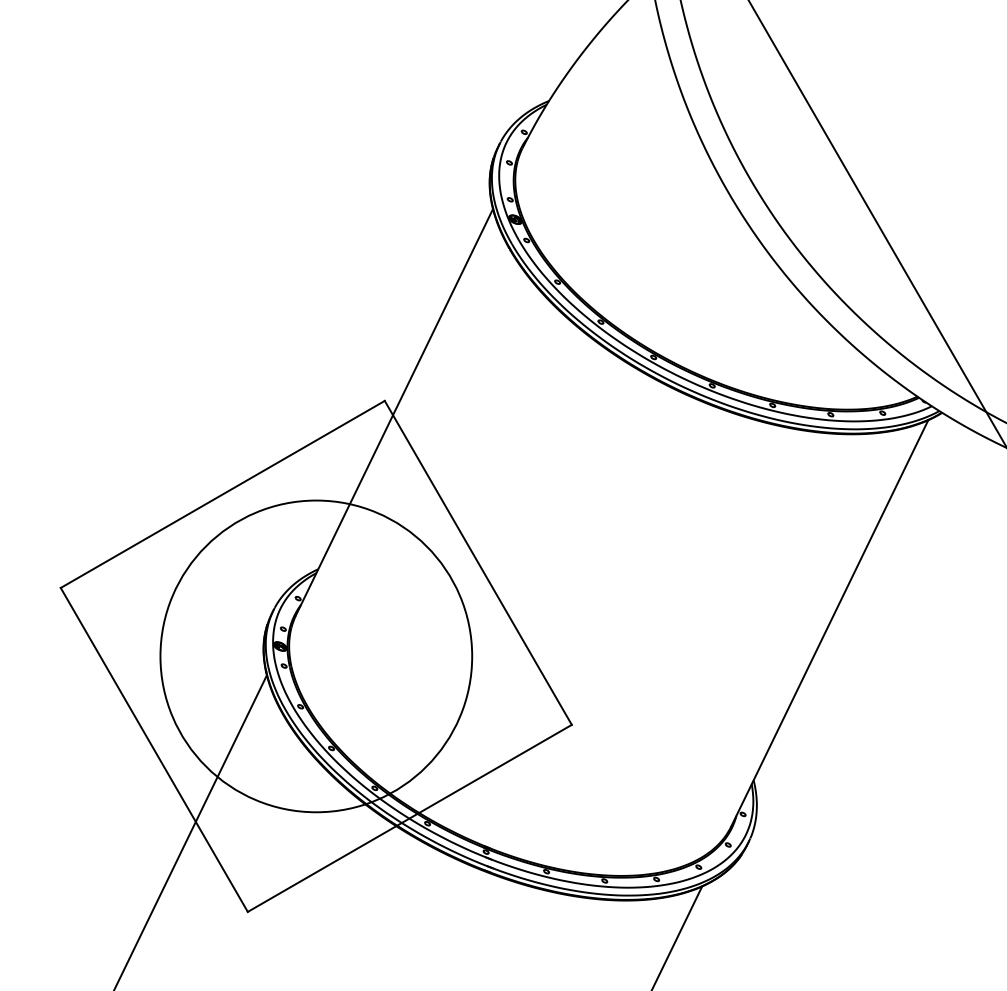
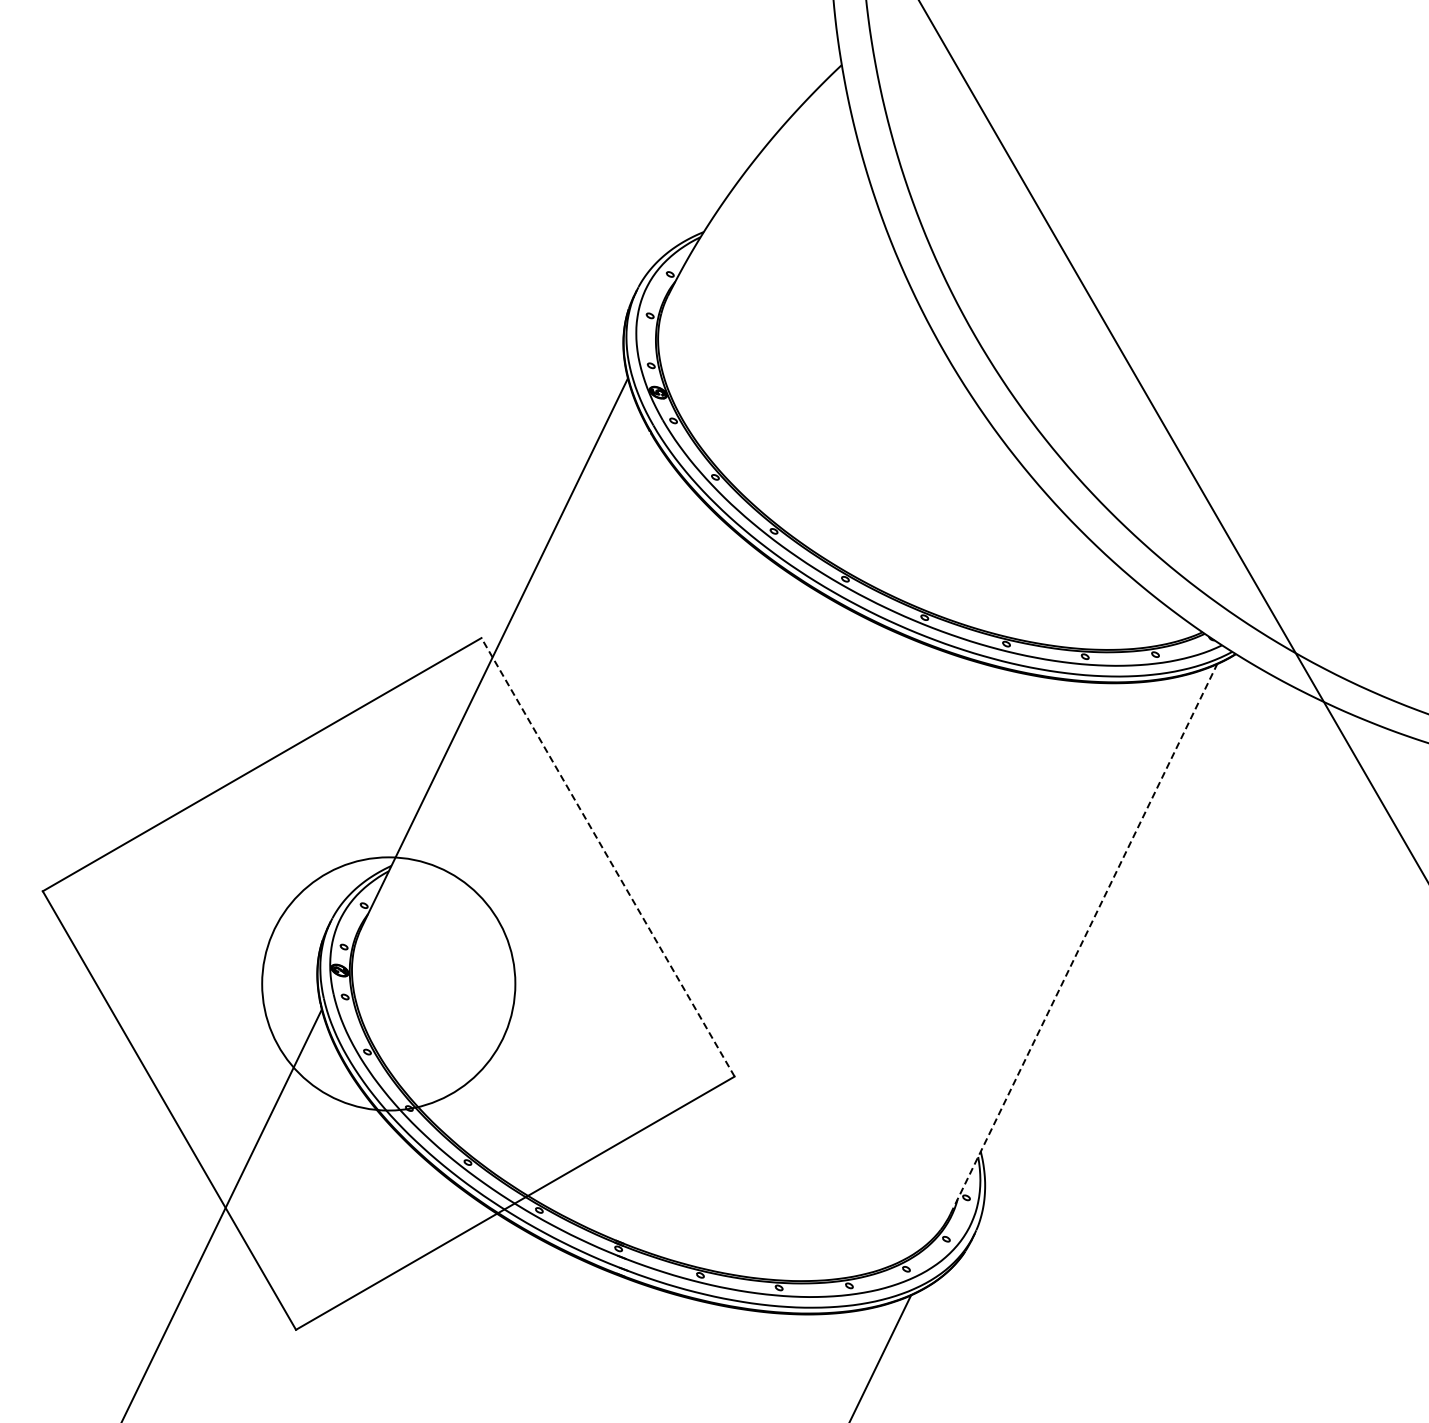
line: (477, 562) -> (607, 856), solid -> dashed
line: (829, 623) -> (1083, 939), solid -> dashed
circle: (316, 656) -> (388, 983), size x0.6

